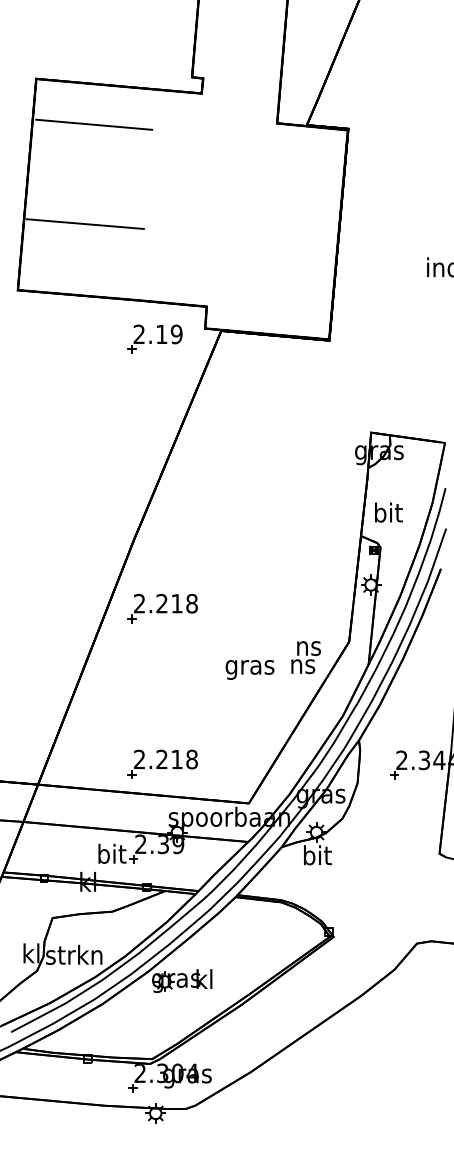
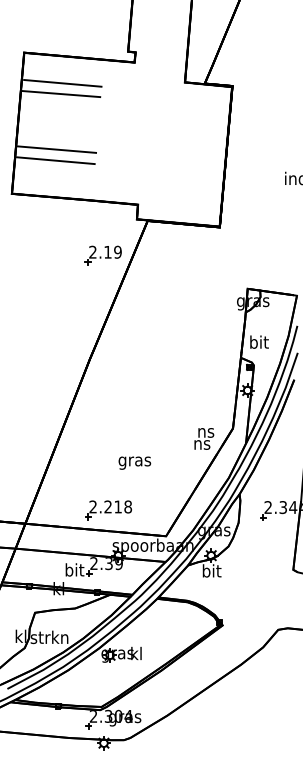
line: (92, 141) -> (61, 94), added
line: (83, 240) -> (55, 160), added
part: (153, 339) -> (102, 255), moved
part: (162, 608) -> (108, 406), removed
text: (249, 668) -> (134, 462), moved

